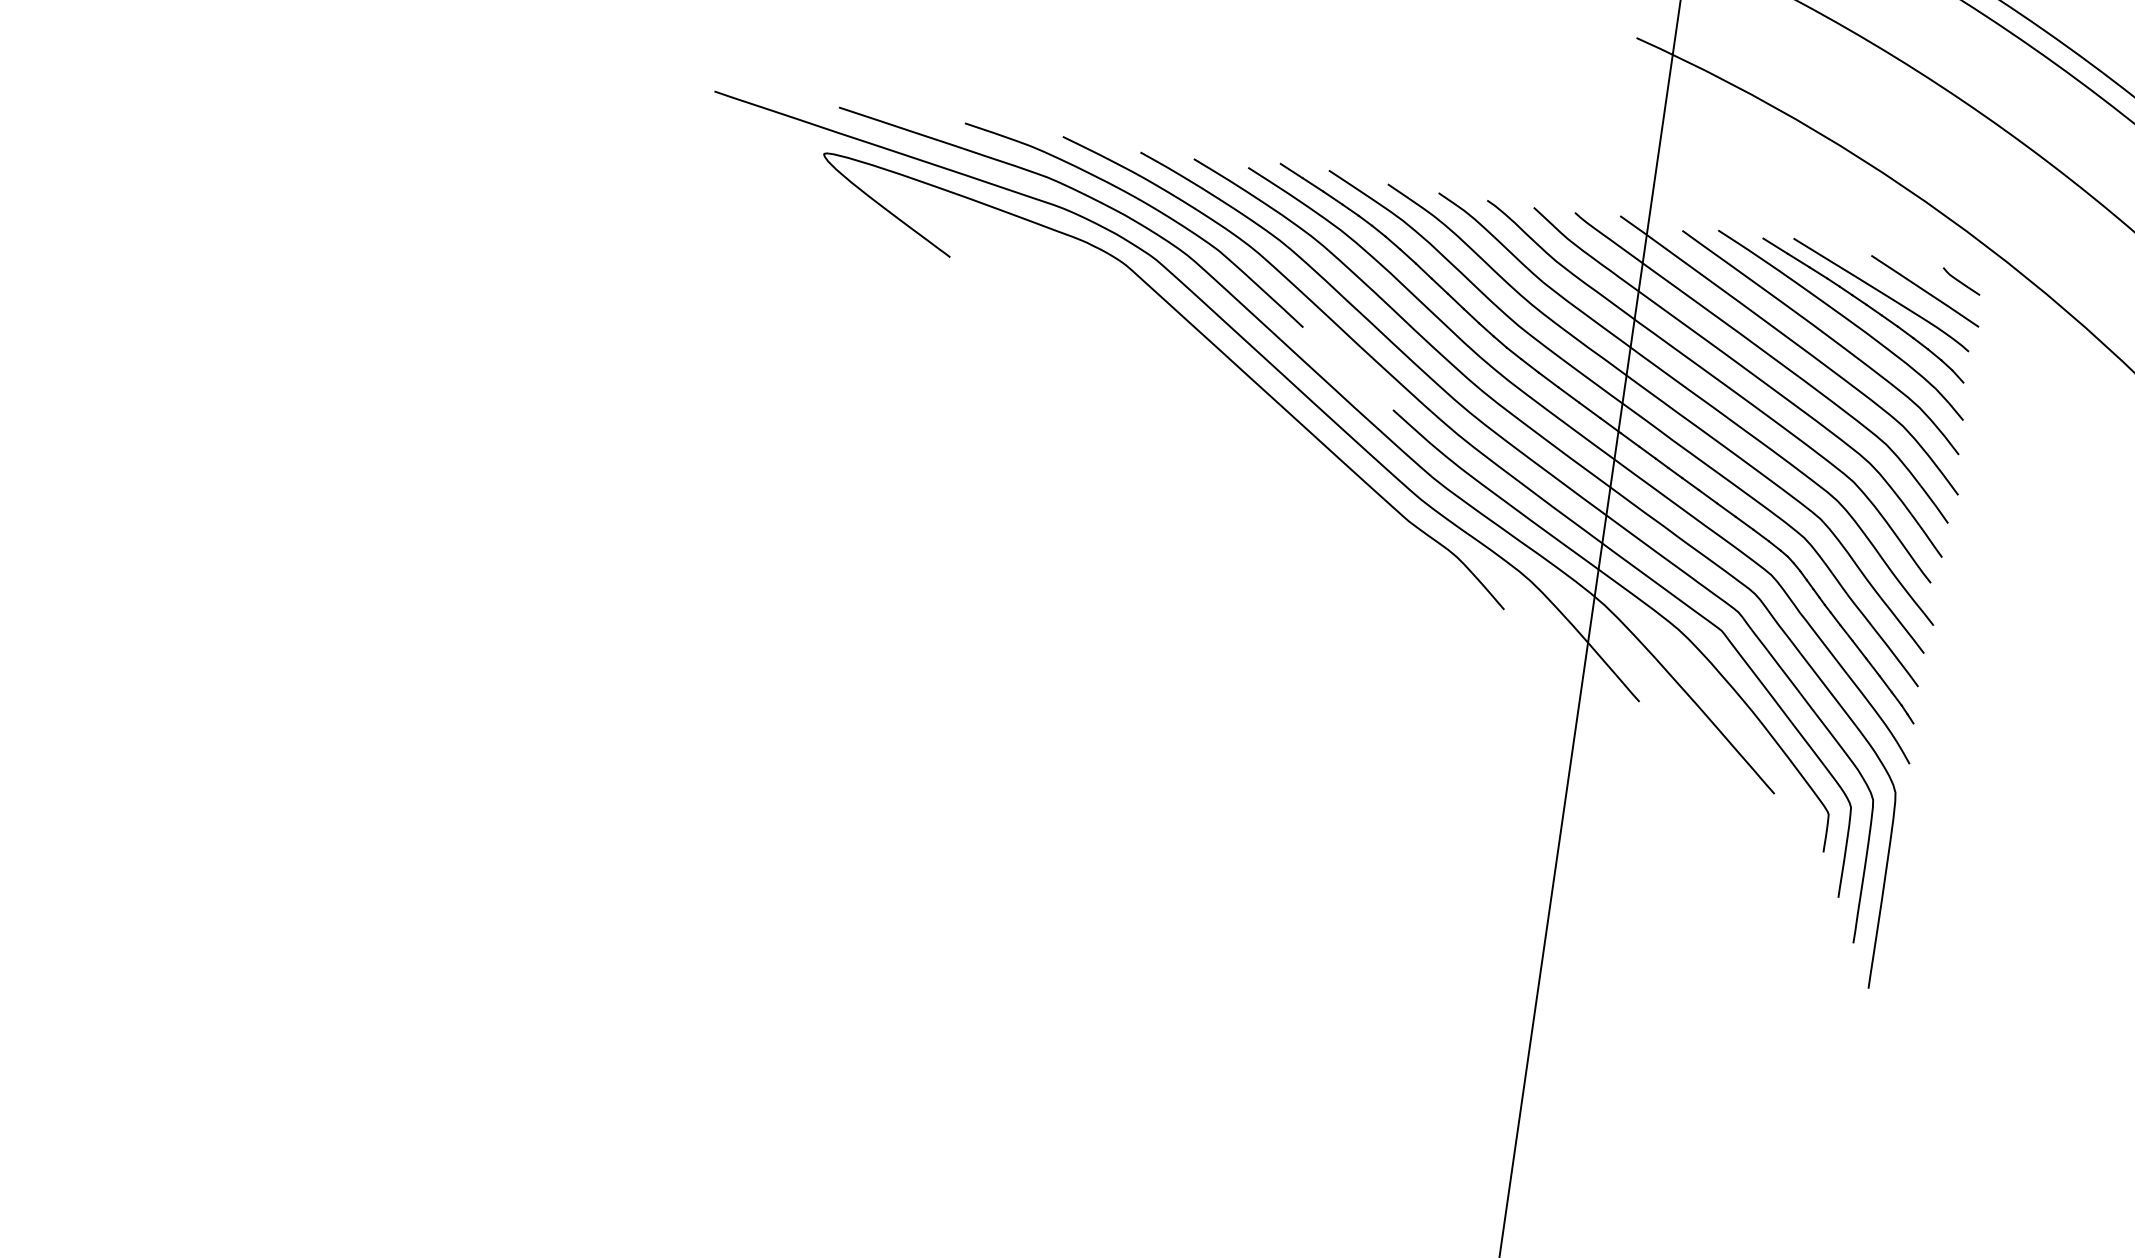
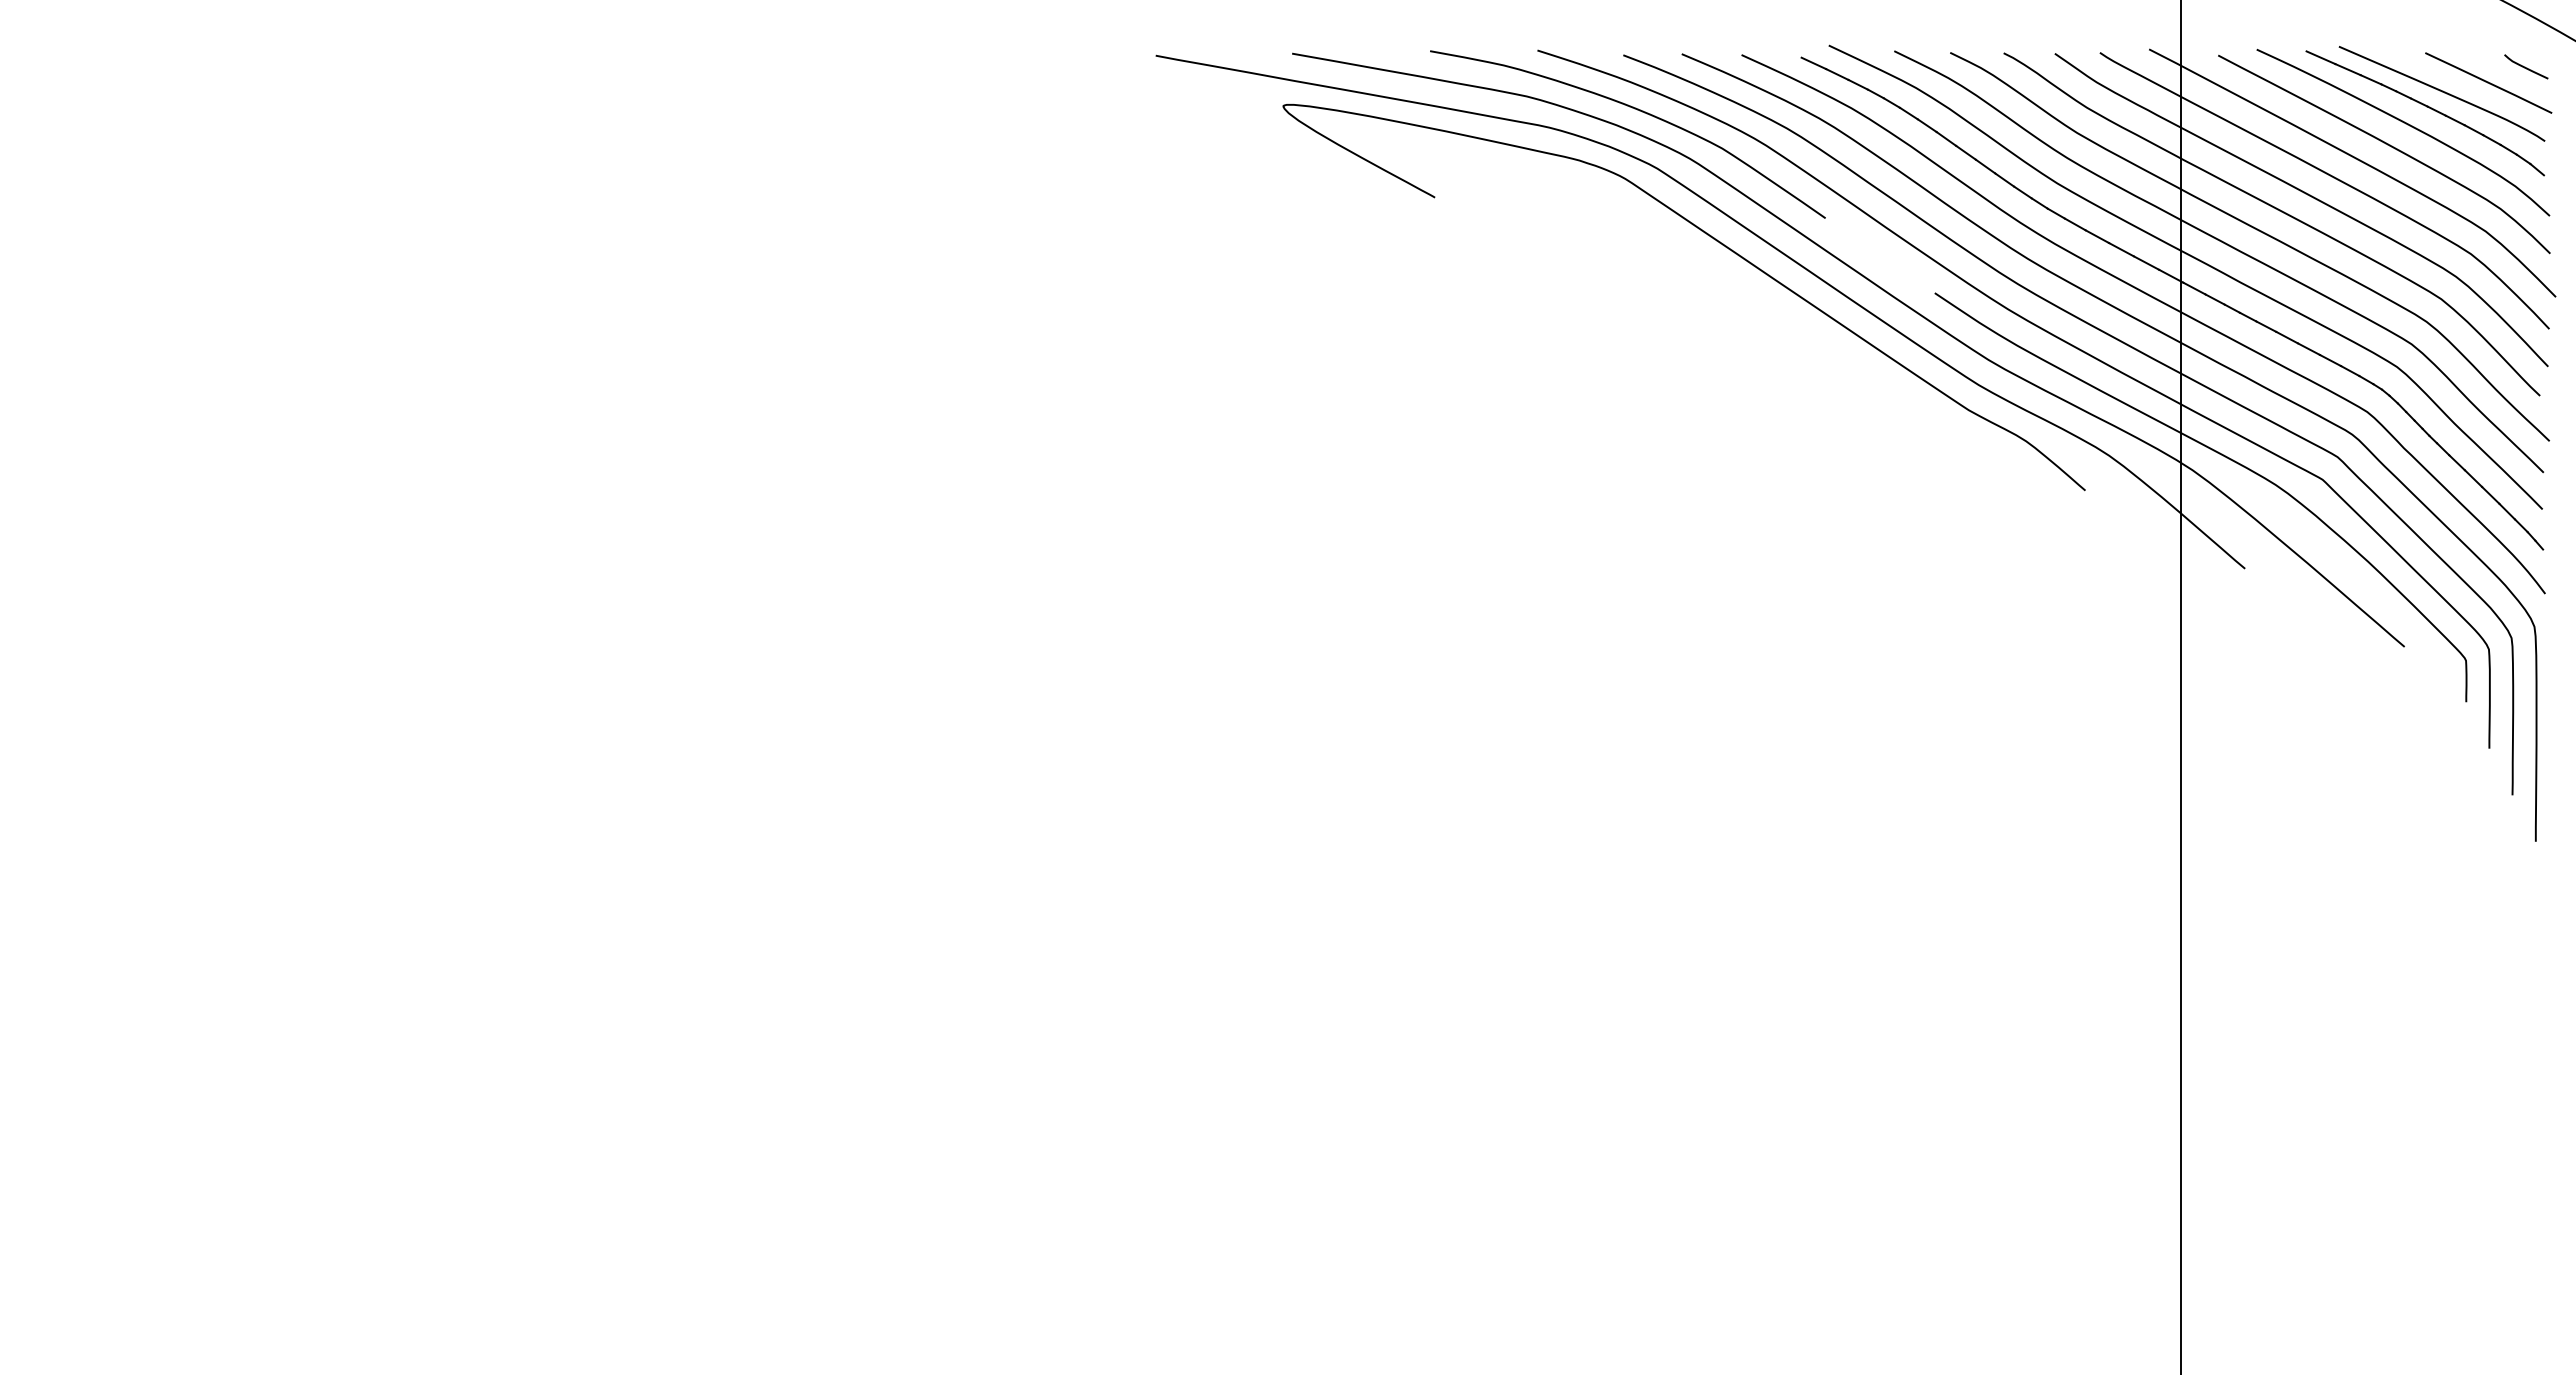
line: (1291, 170) -> (1788, 51), removed

